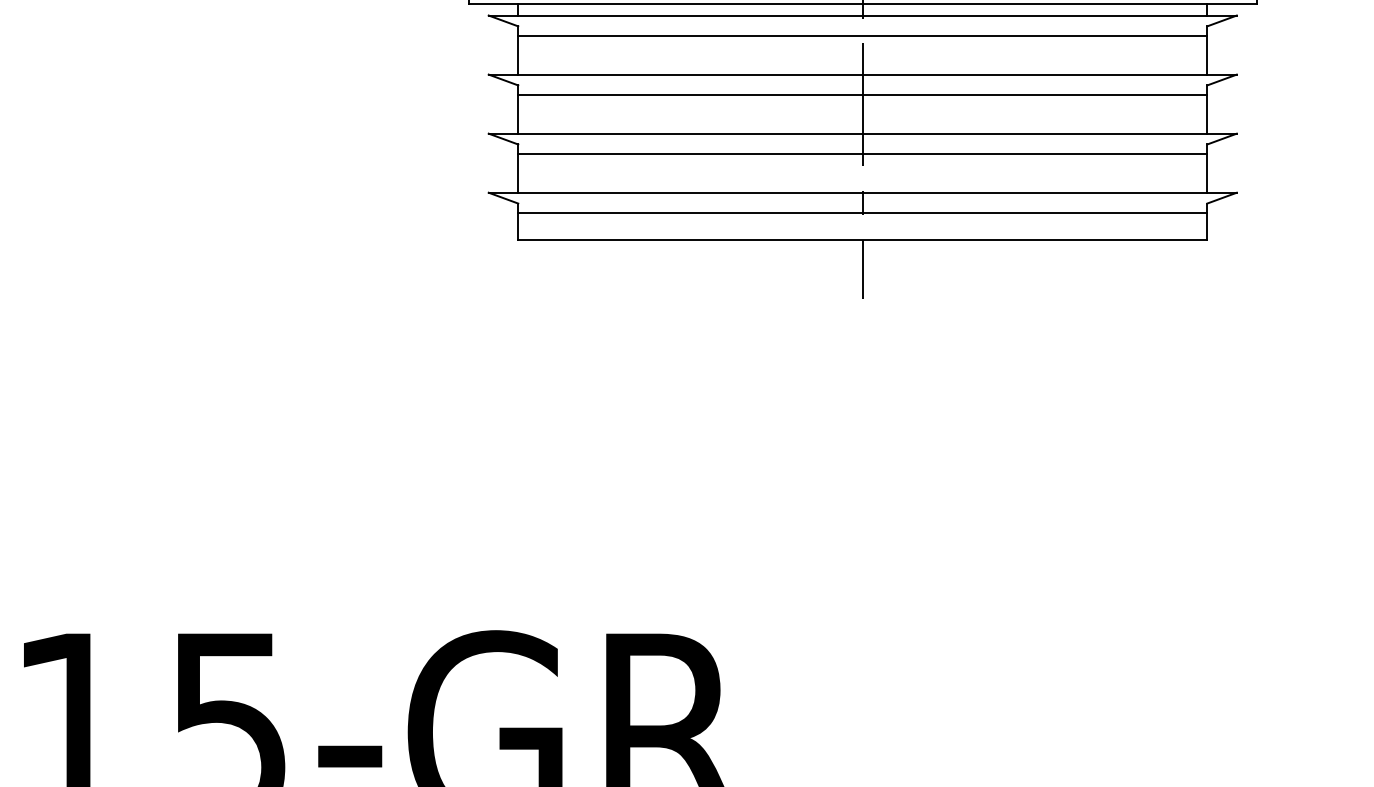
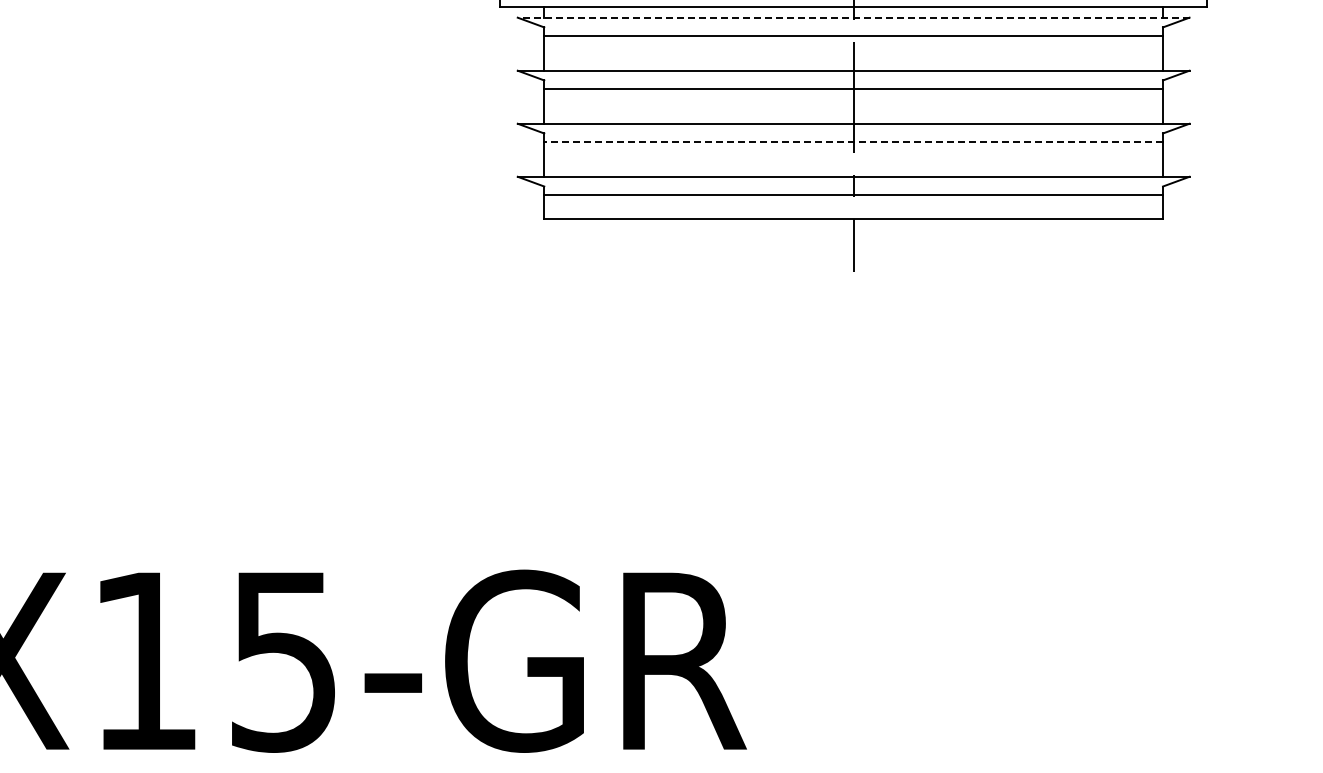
line: (862, 15) -> (853, 17), solid -> dashed
line: (862, 154) -> (853, 142), solid -> dashed

